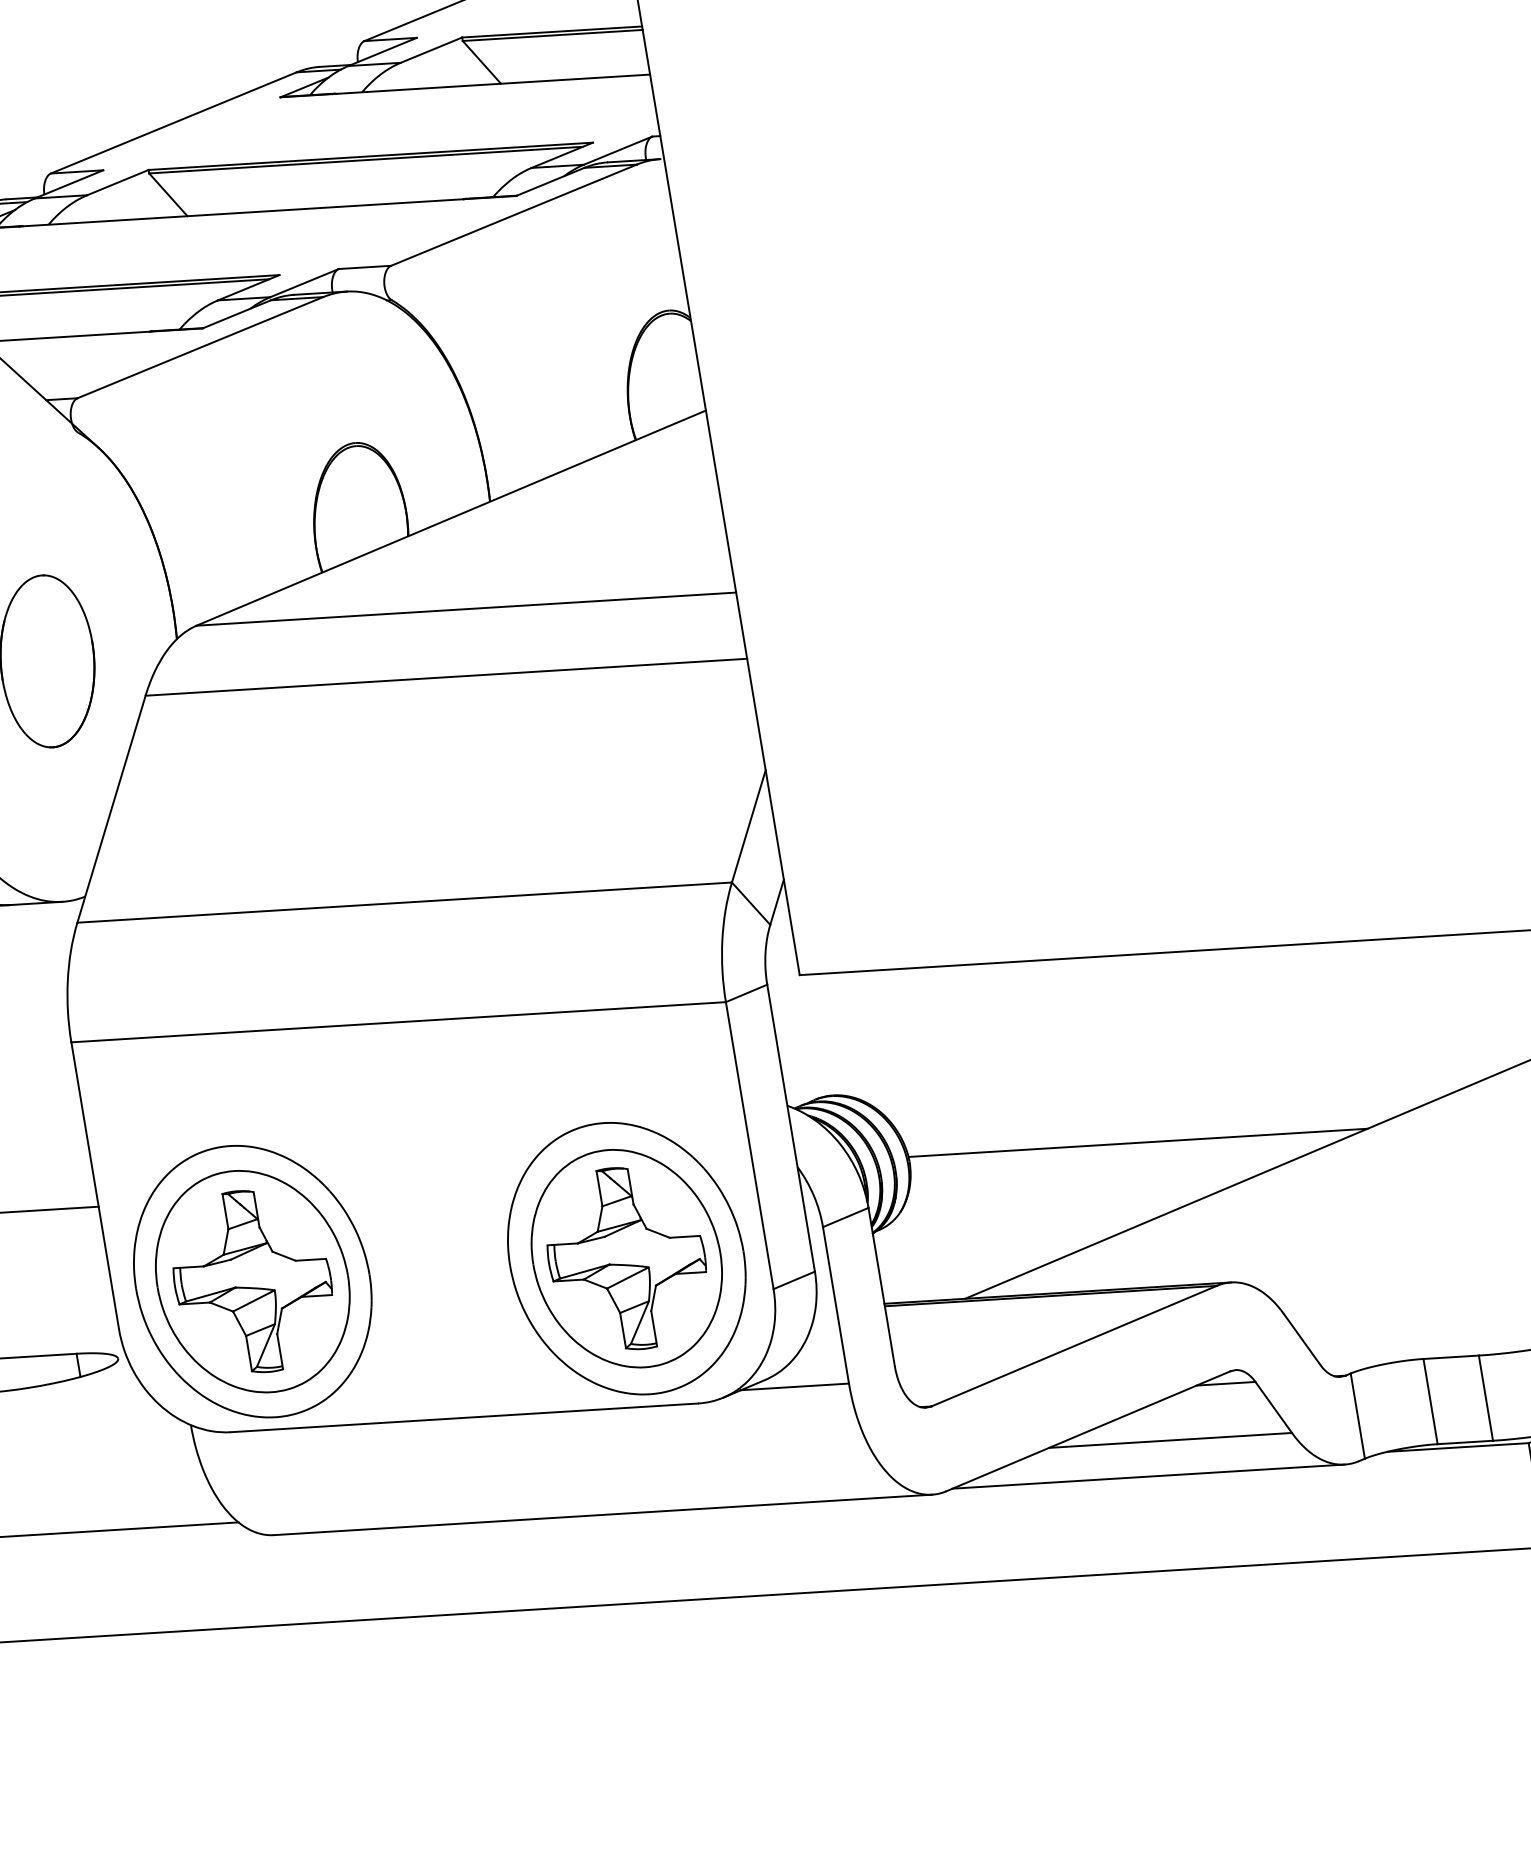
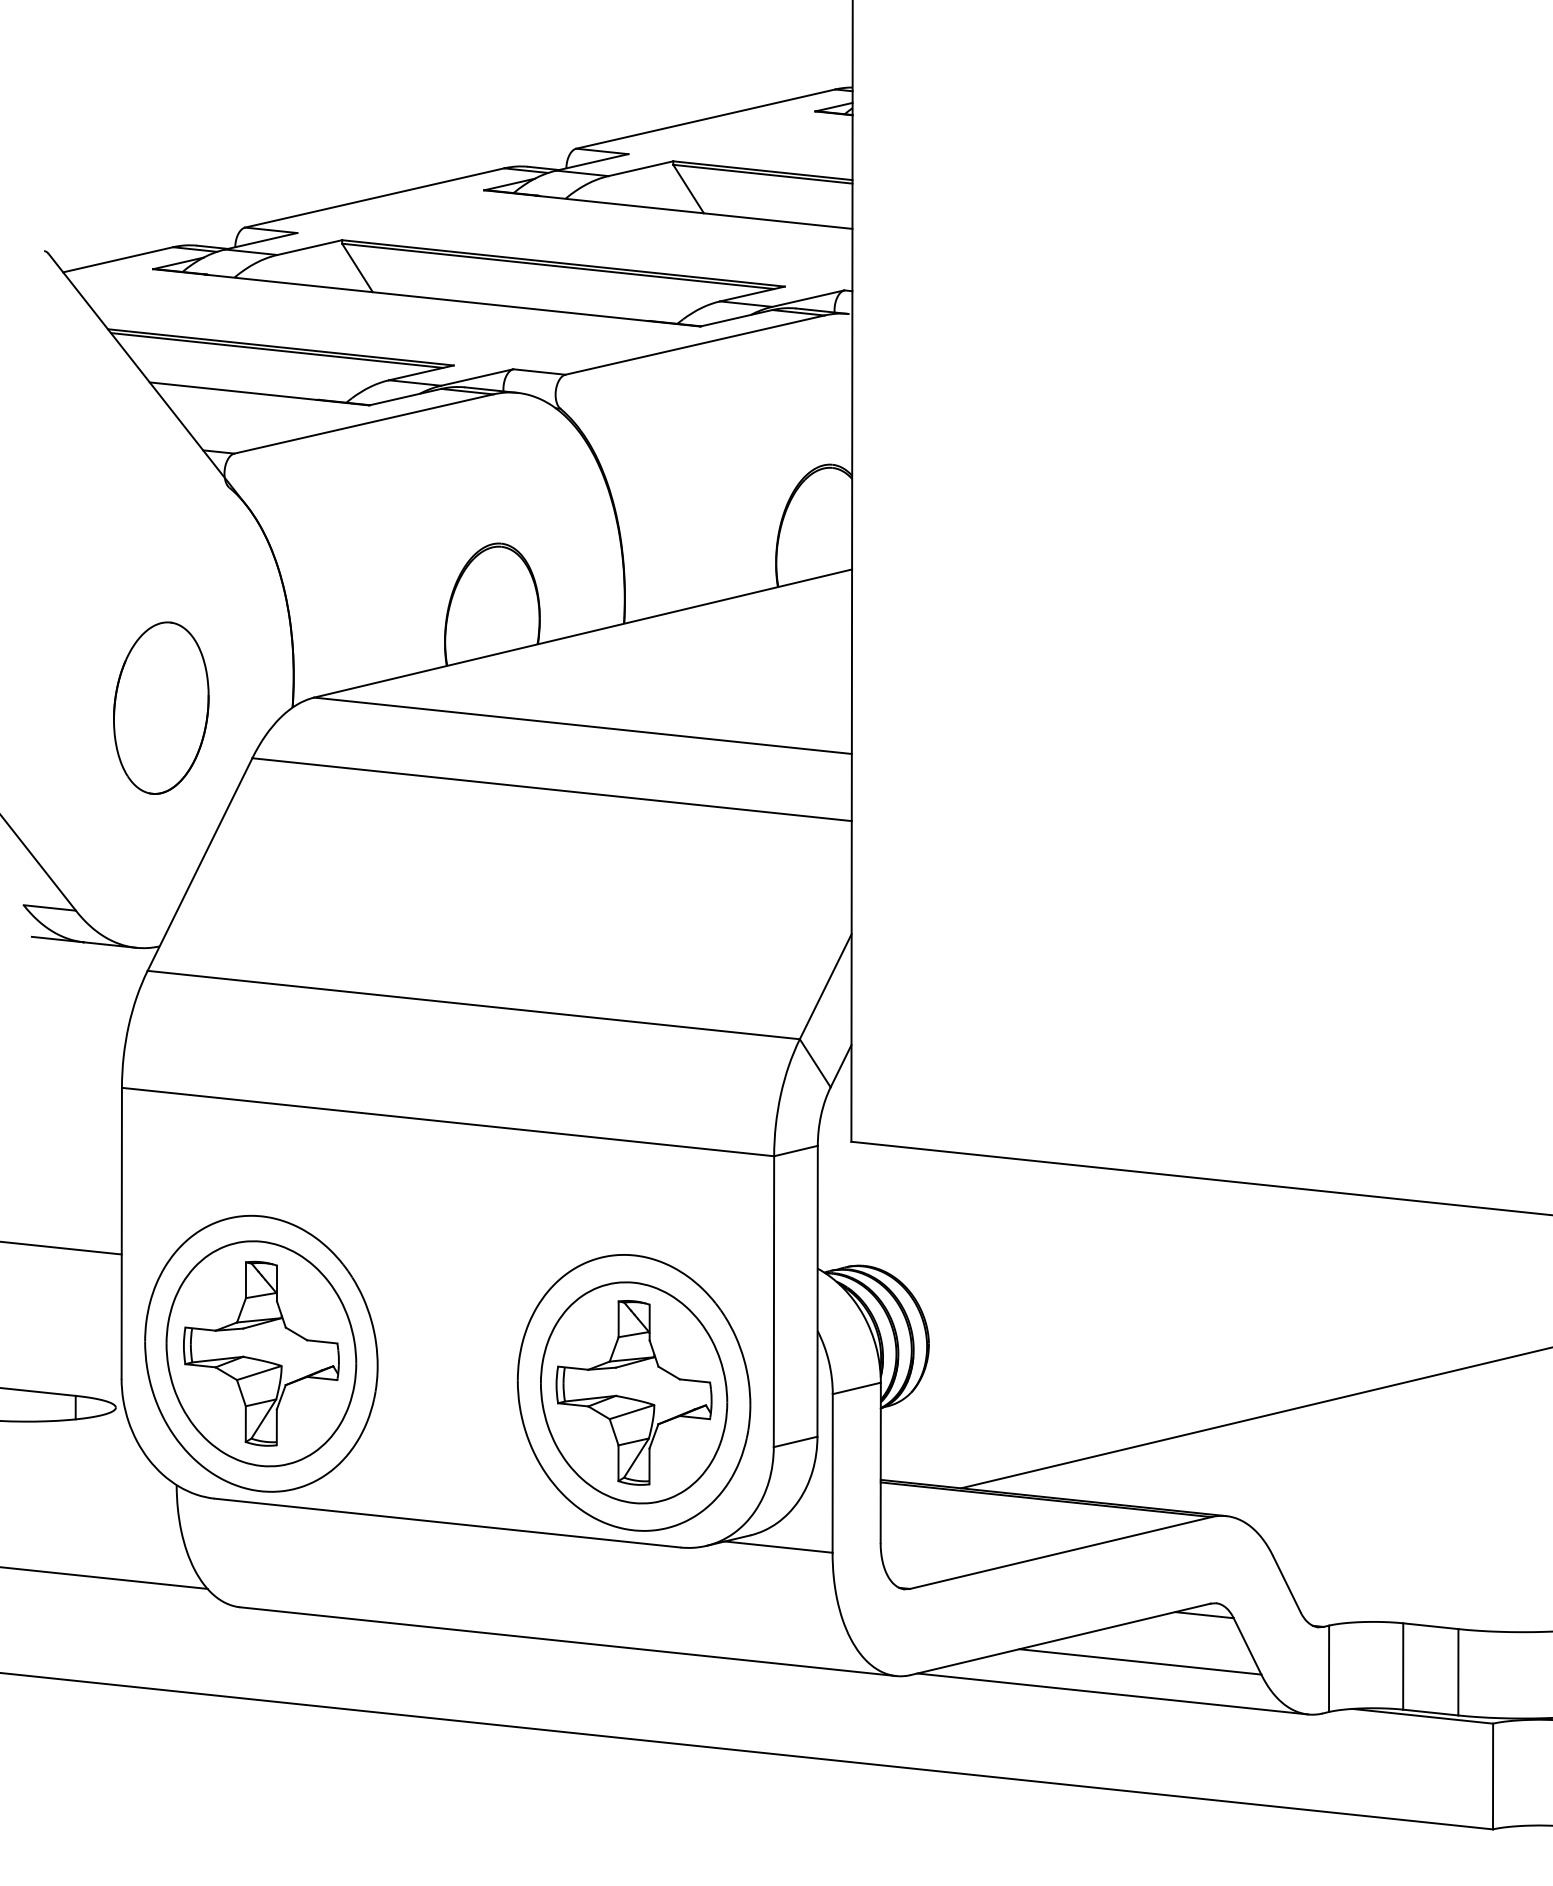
line: (1138, 1143) -> (1157, 1363), removed

